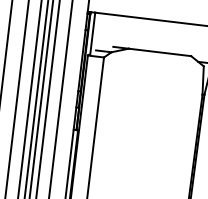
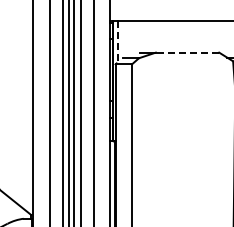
line: (92, 34) -> (117, 42), solid -> dashed
line: (159, 52) -> (187, 52), solid -> dashed

